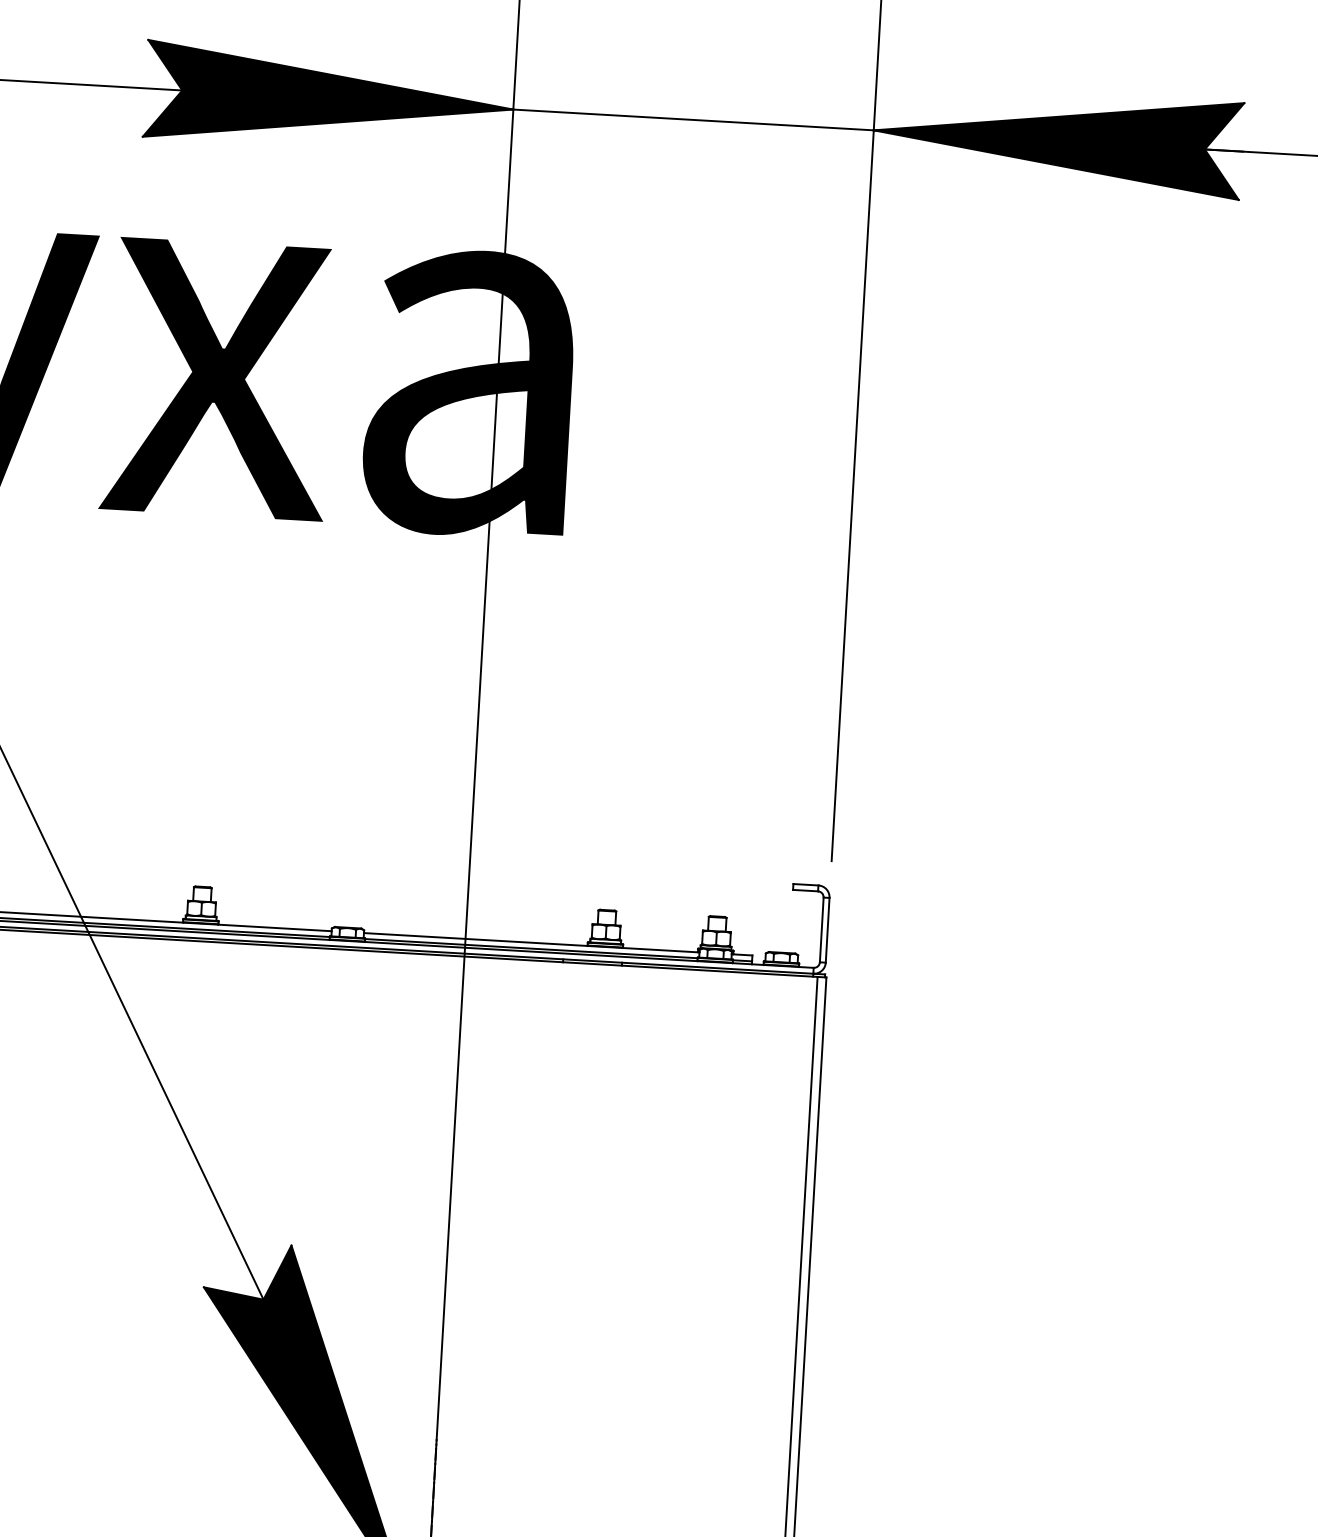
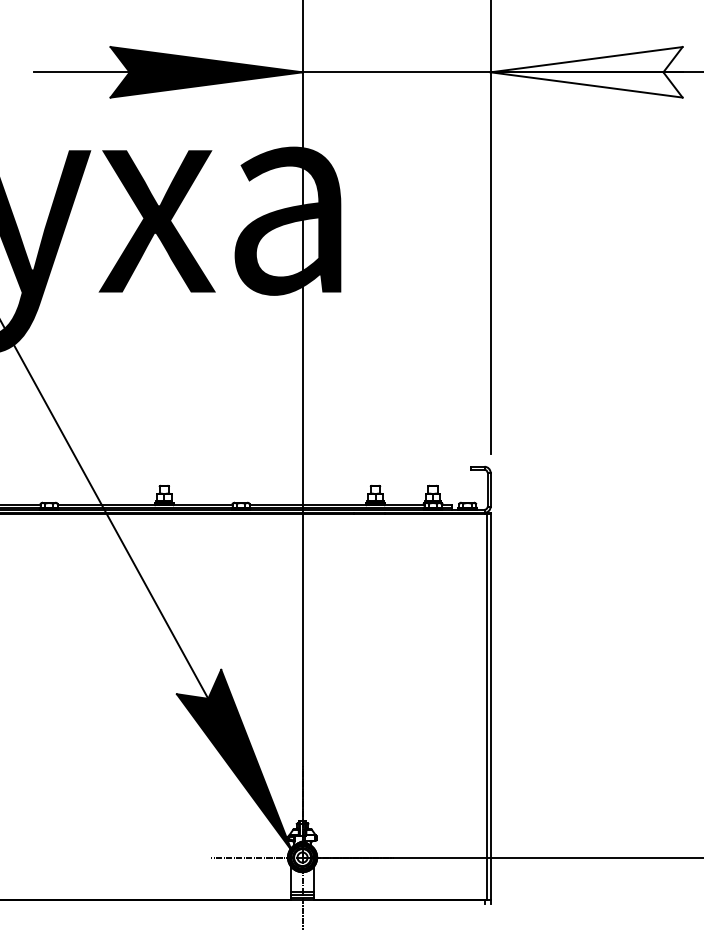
fill: (1057, 141) -> (586, 72), removed

